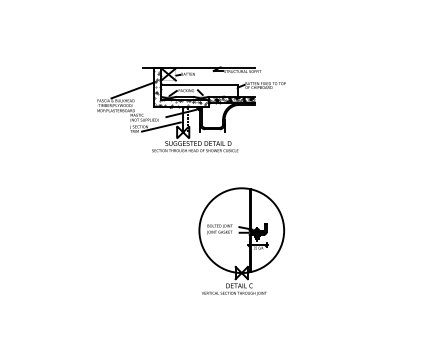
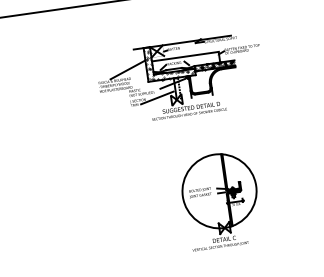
part: (191, 109) -> (181, 79), moved

